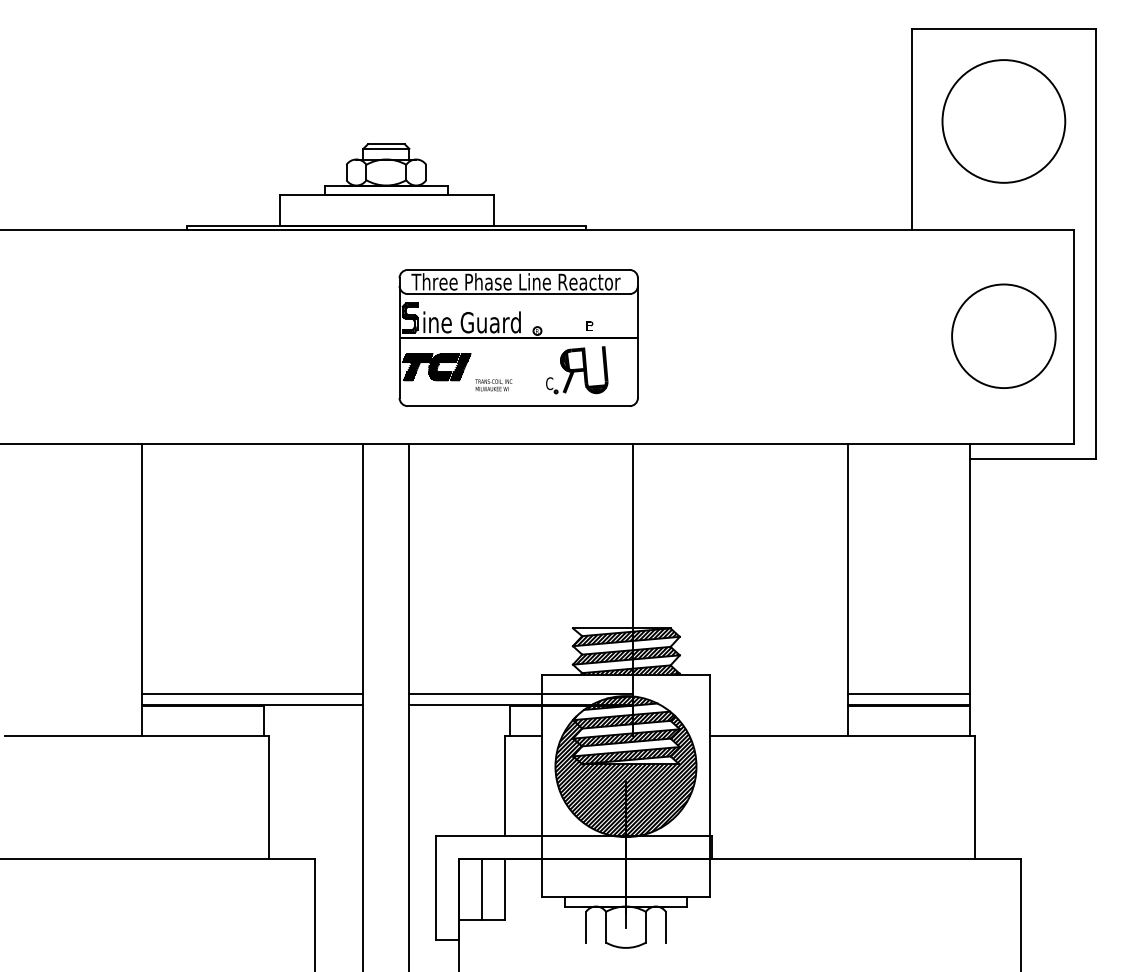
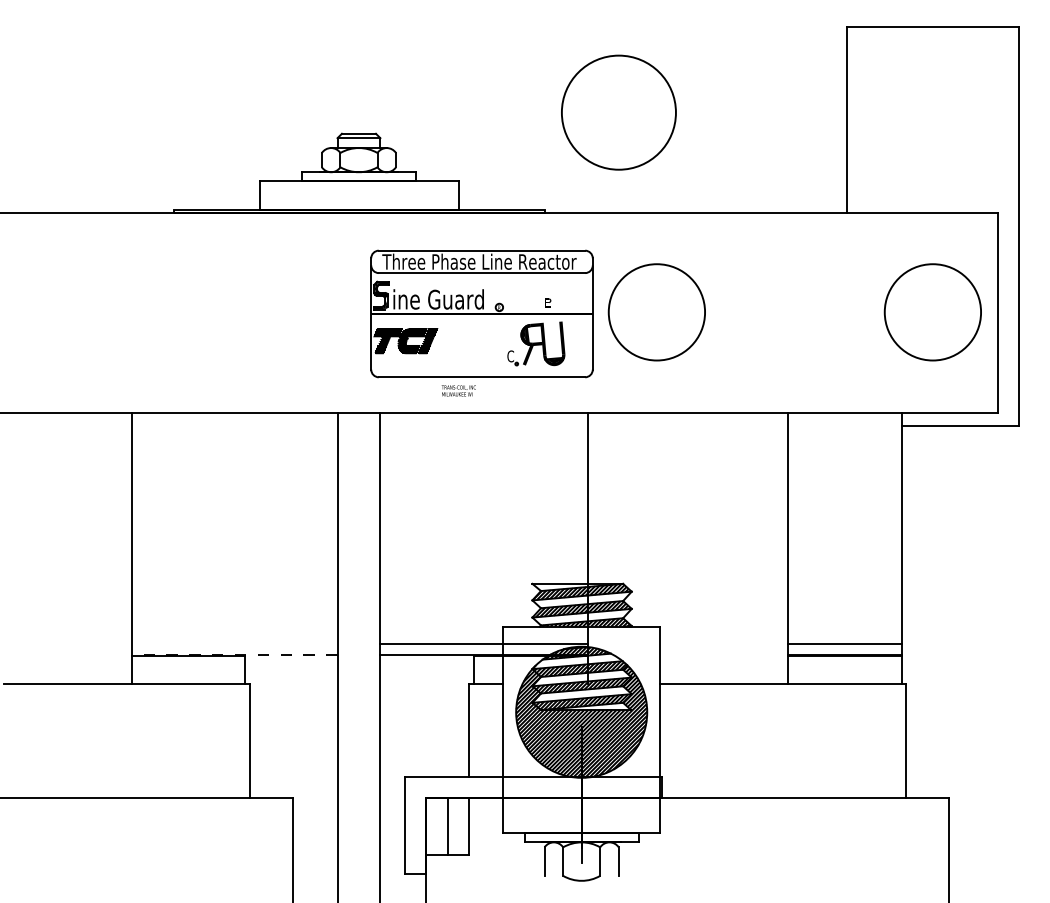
circle: (1003, 121) -> (618, 112), moved
circle: (706, 336) -> (656, 312), added
text: (493, 384) -> (458, 390), moved
line: (252, 693) -> (234, 644), removed
line: (252, 704) -> (234, 654), solid -> dashed

